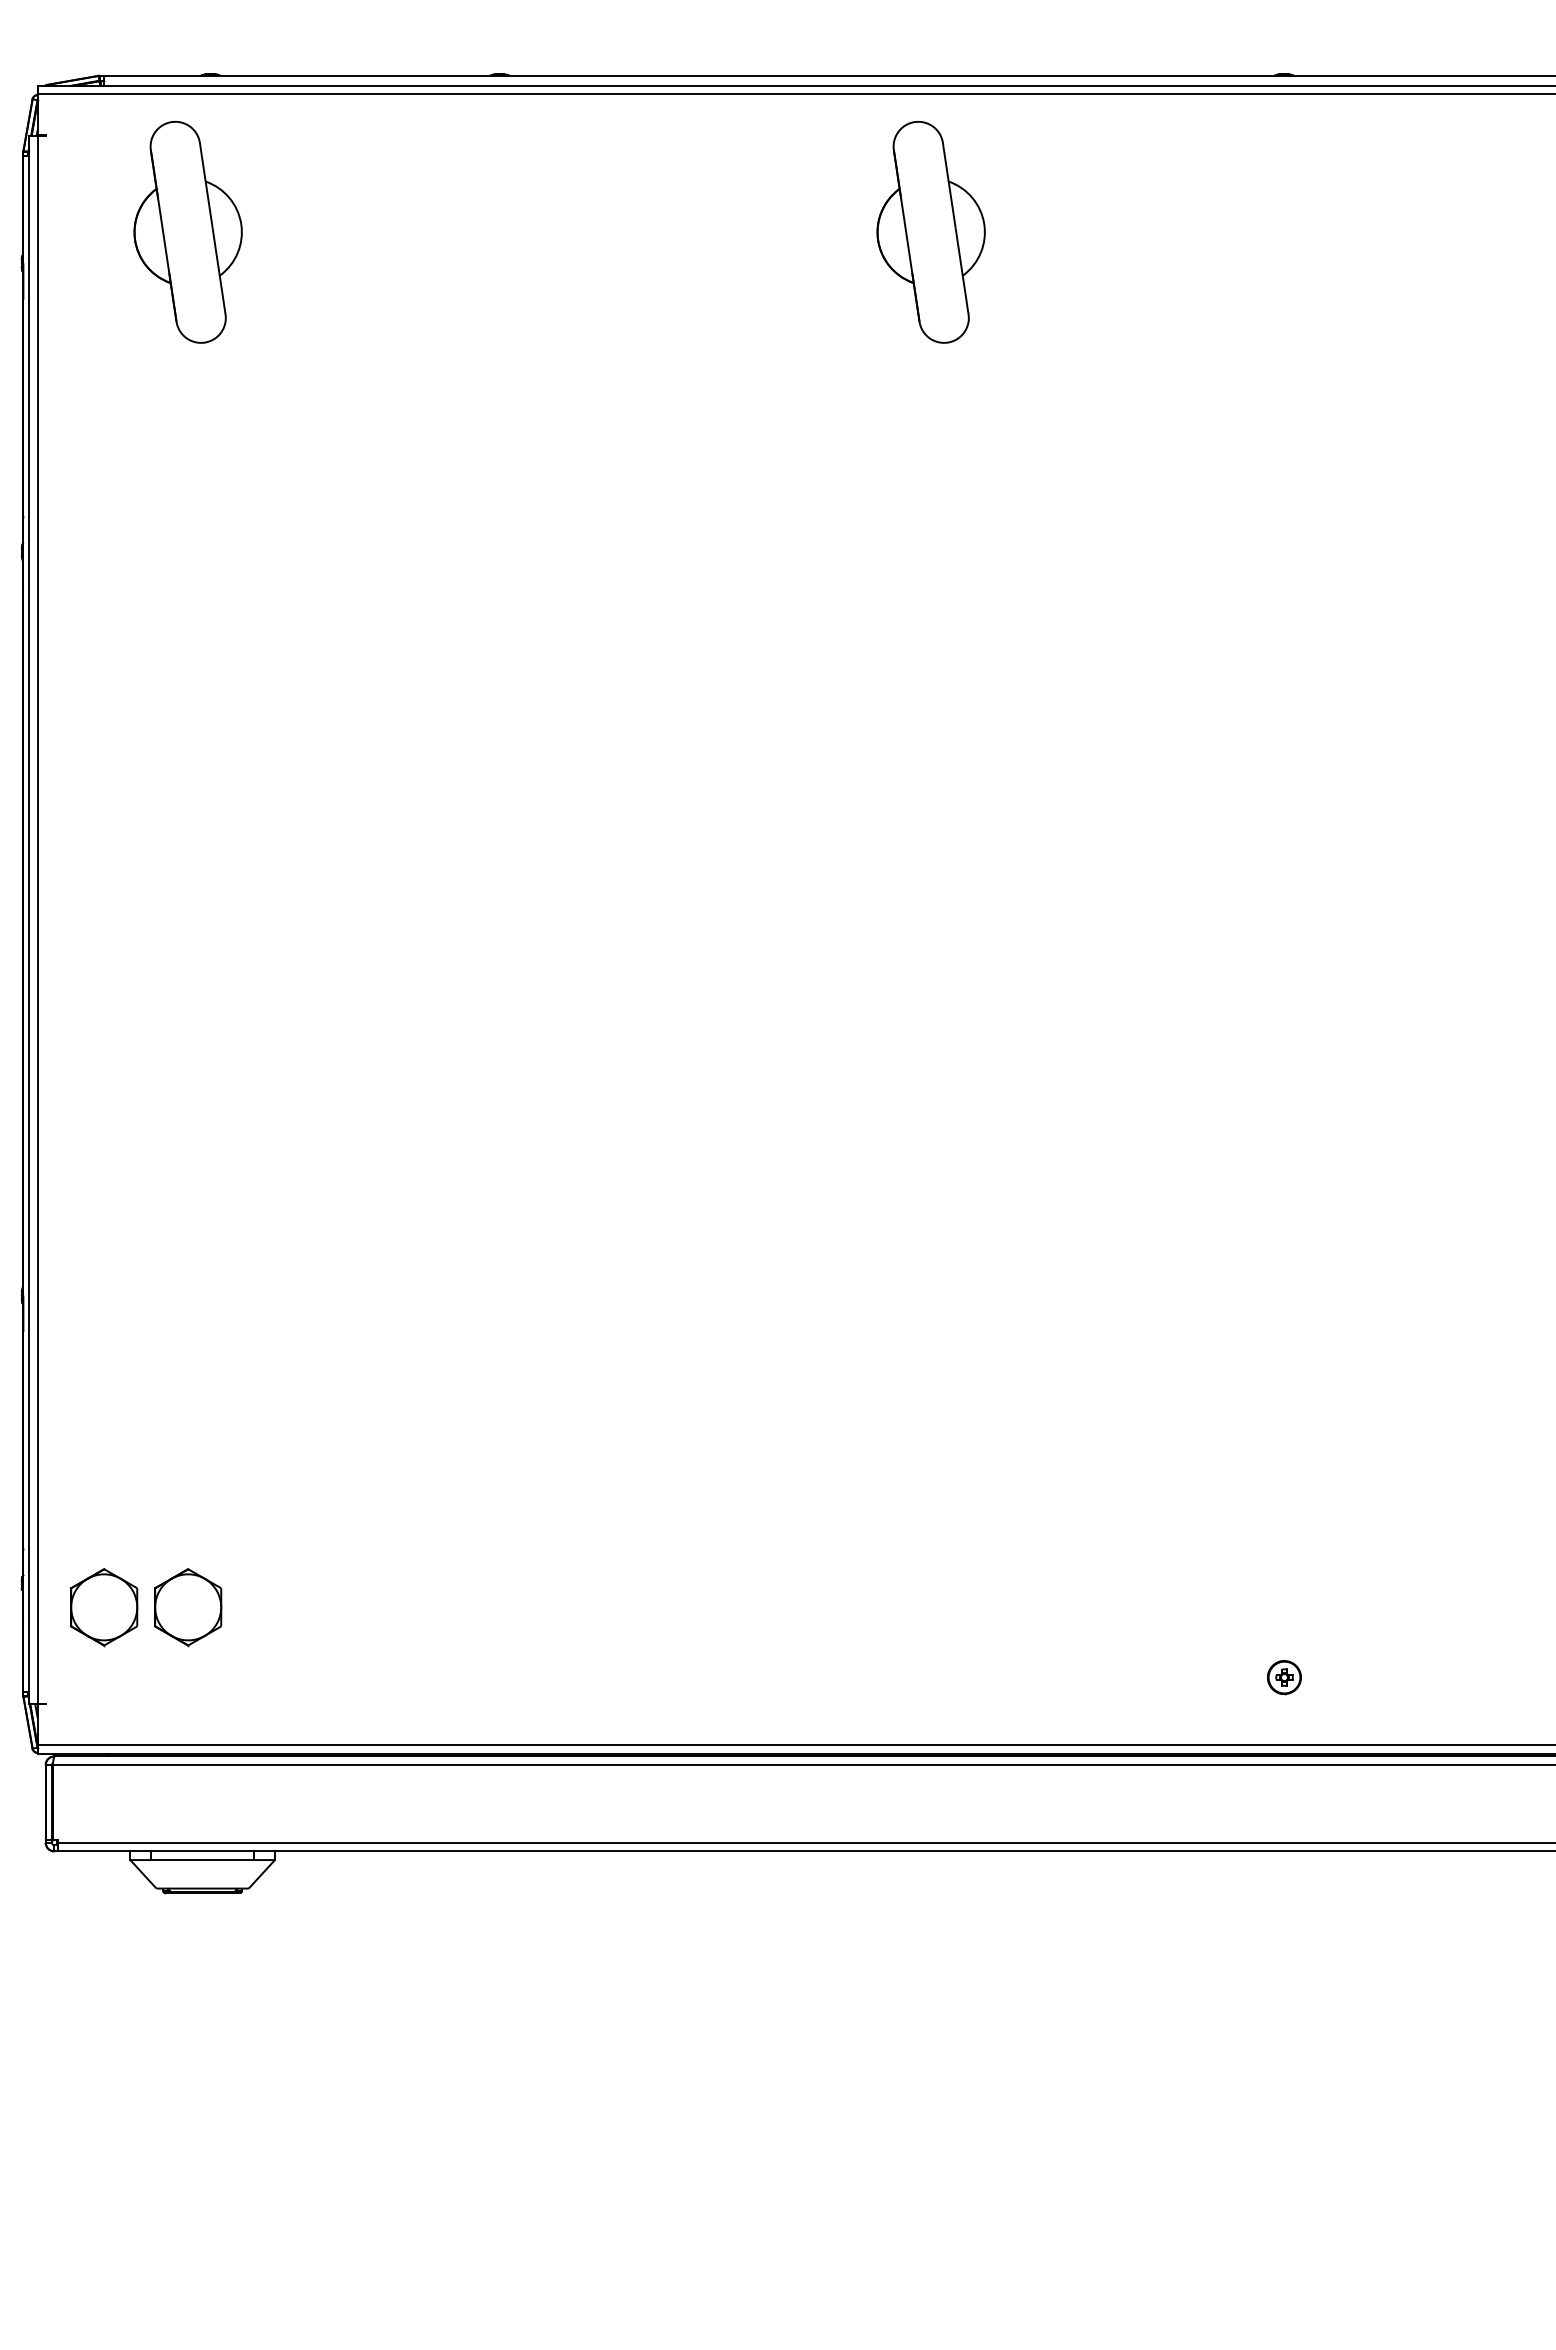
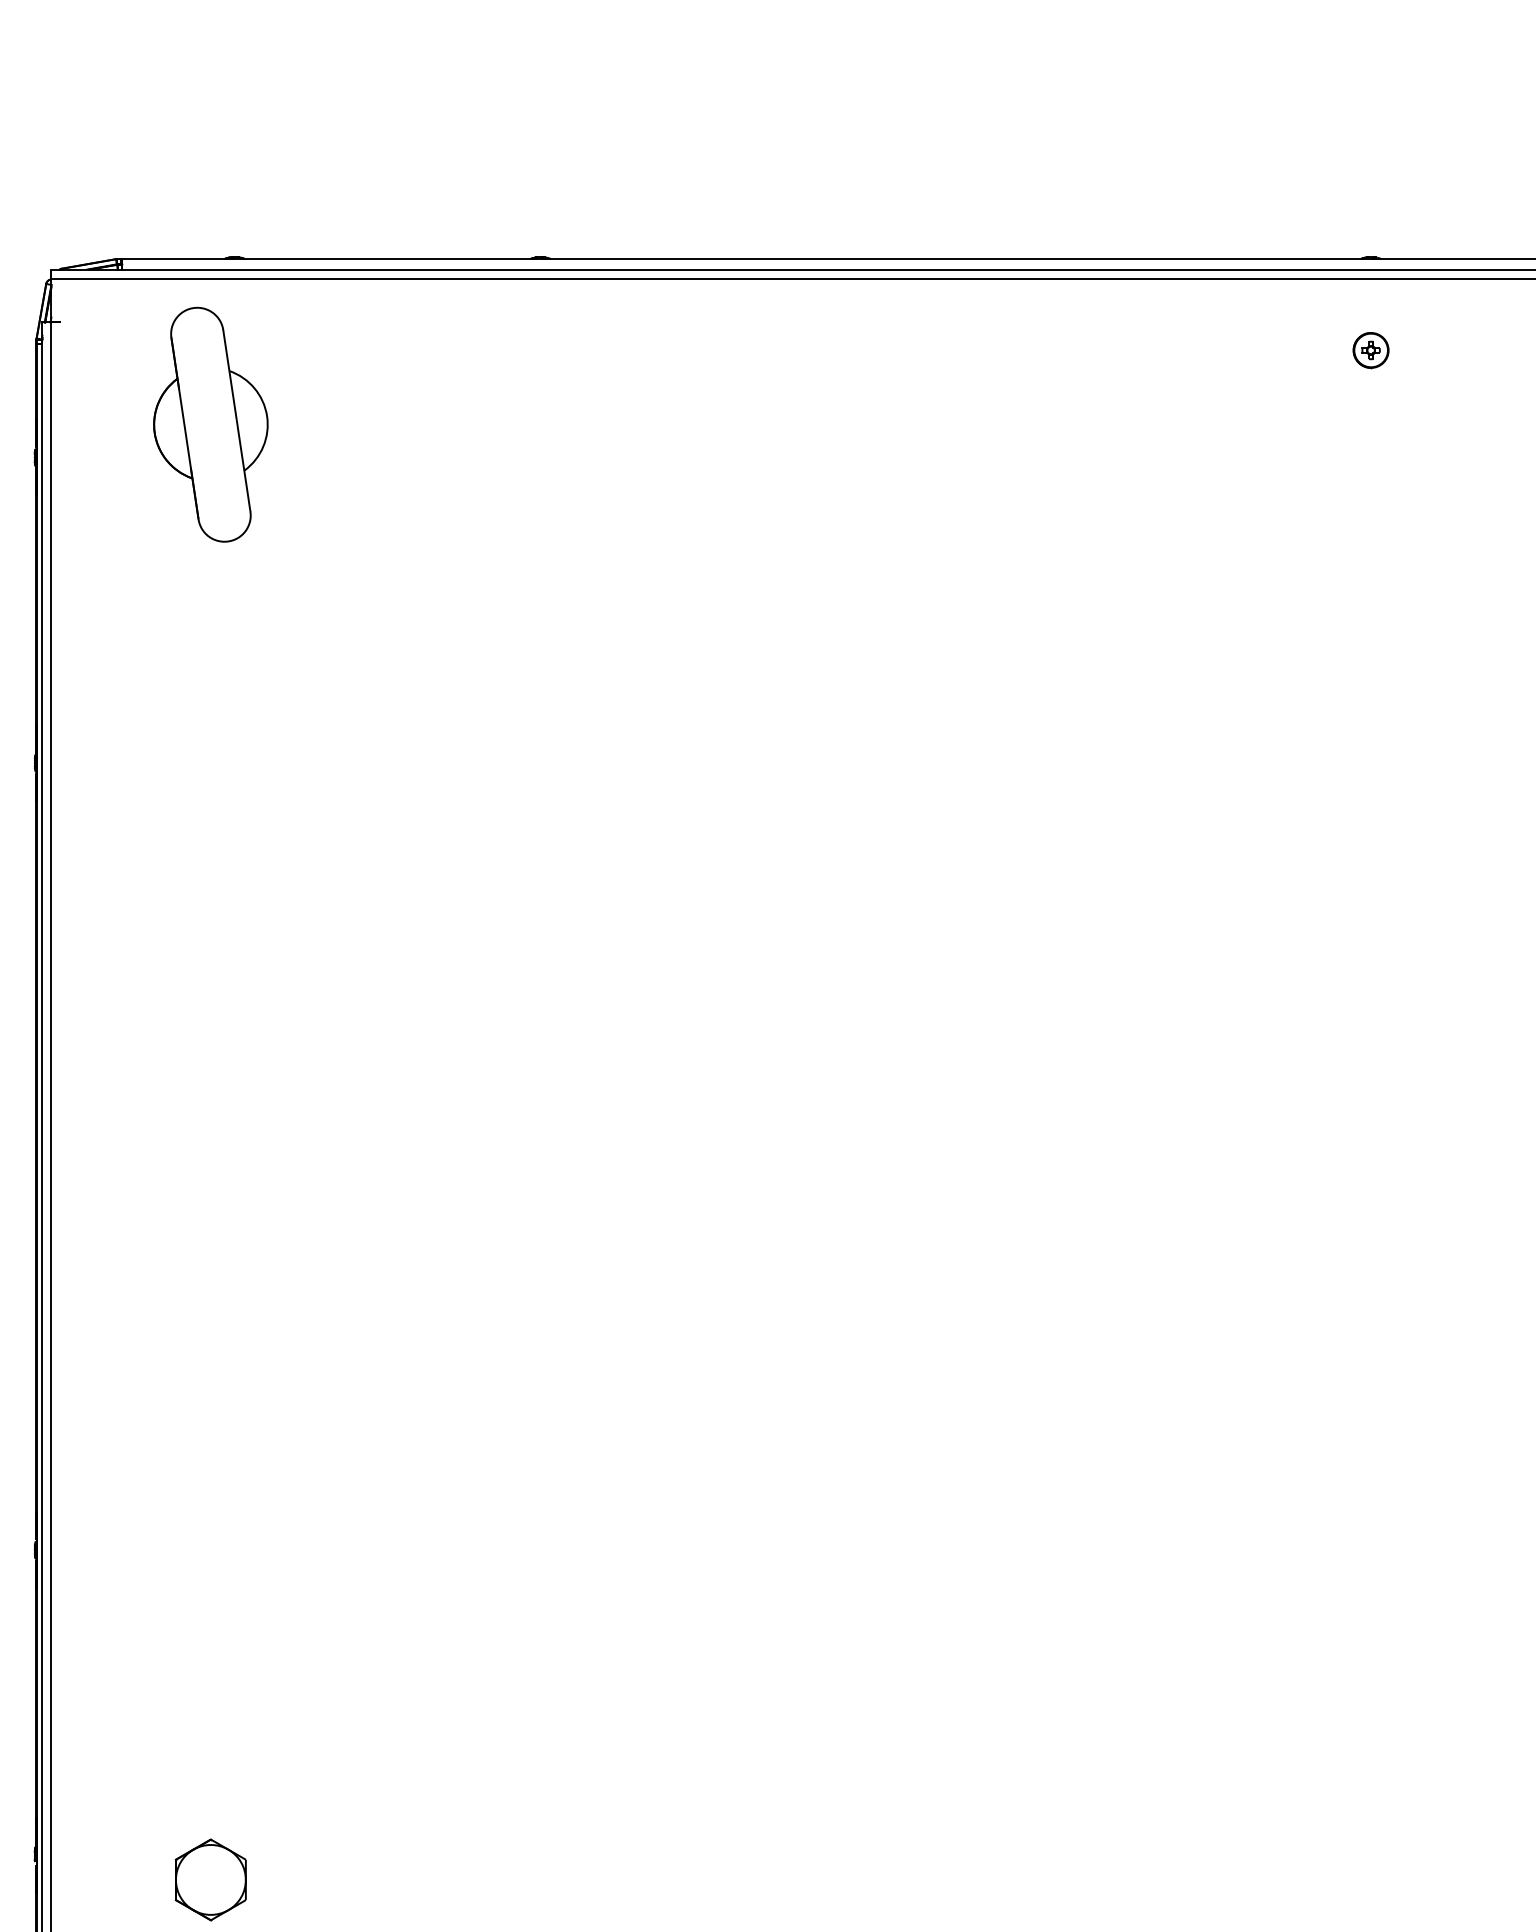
part: (1284, 162) -> (1371, 350), added
part: (930, 231) -> (996, 423), removed
part: (104, 1607) -> (122, 1880), removed

